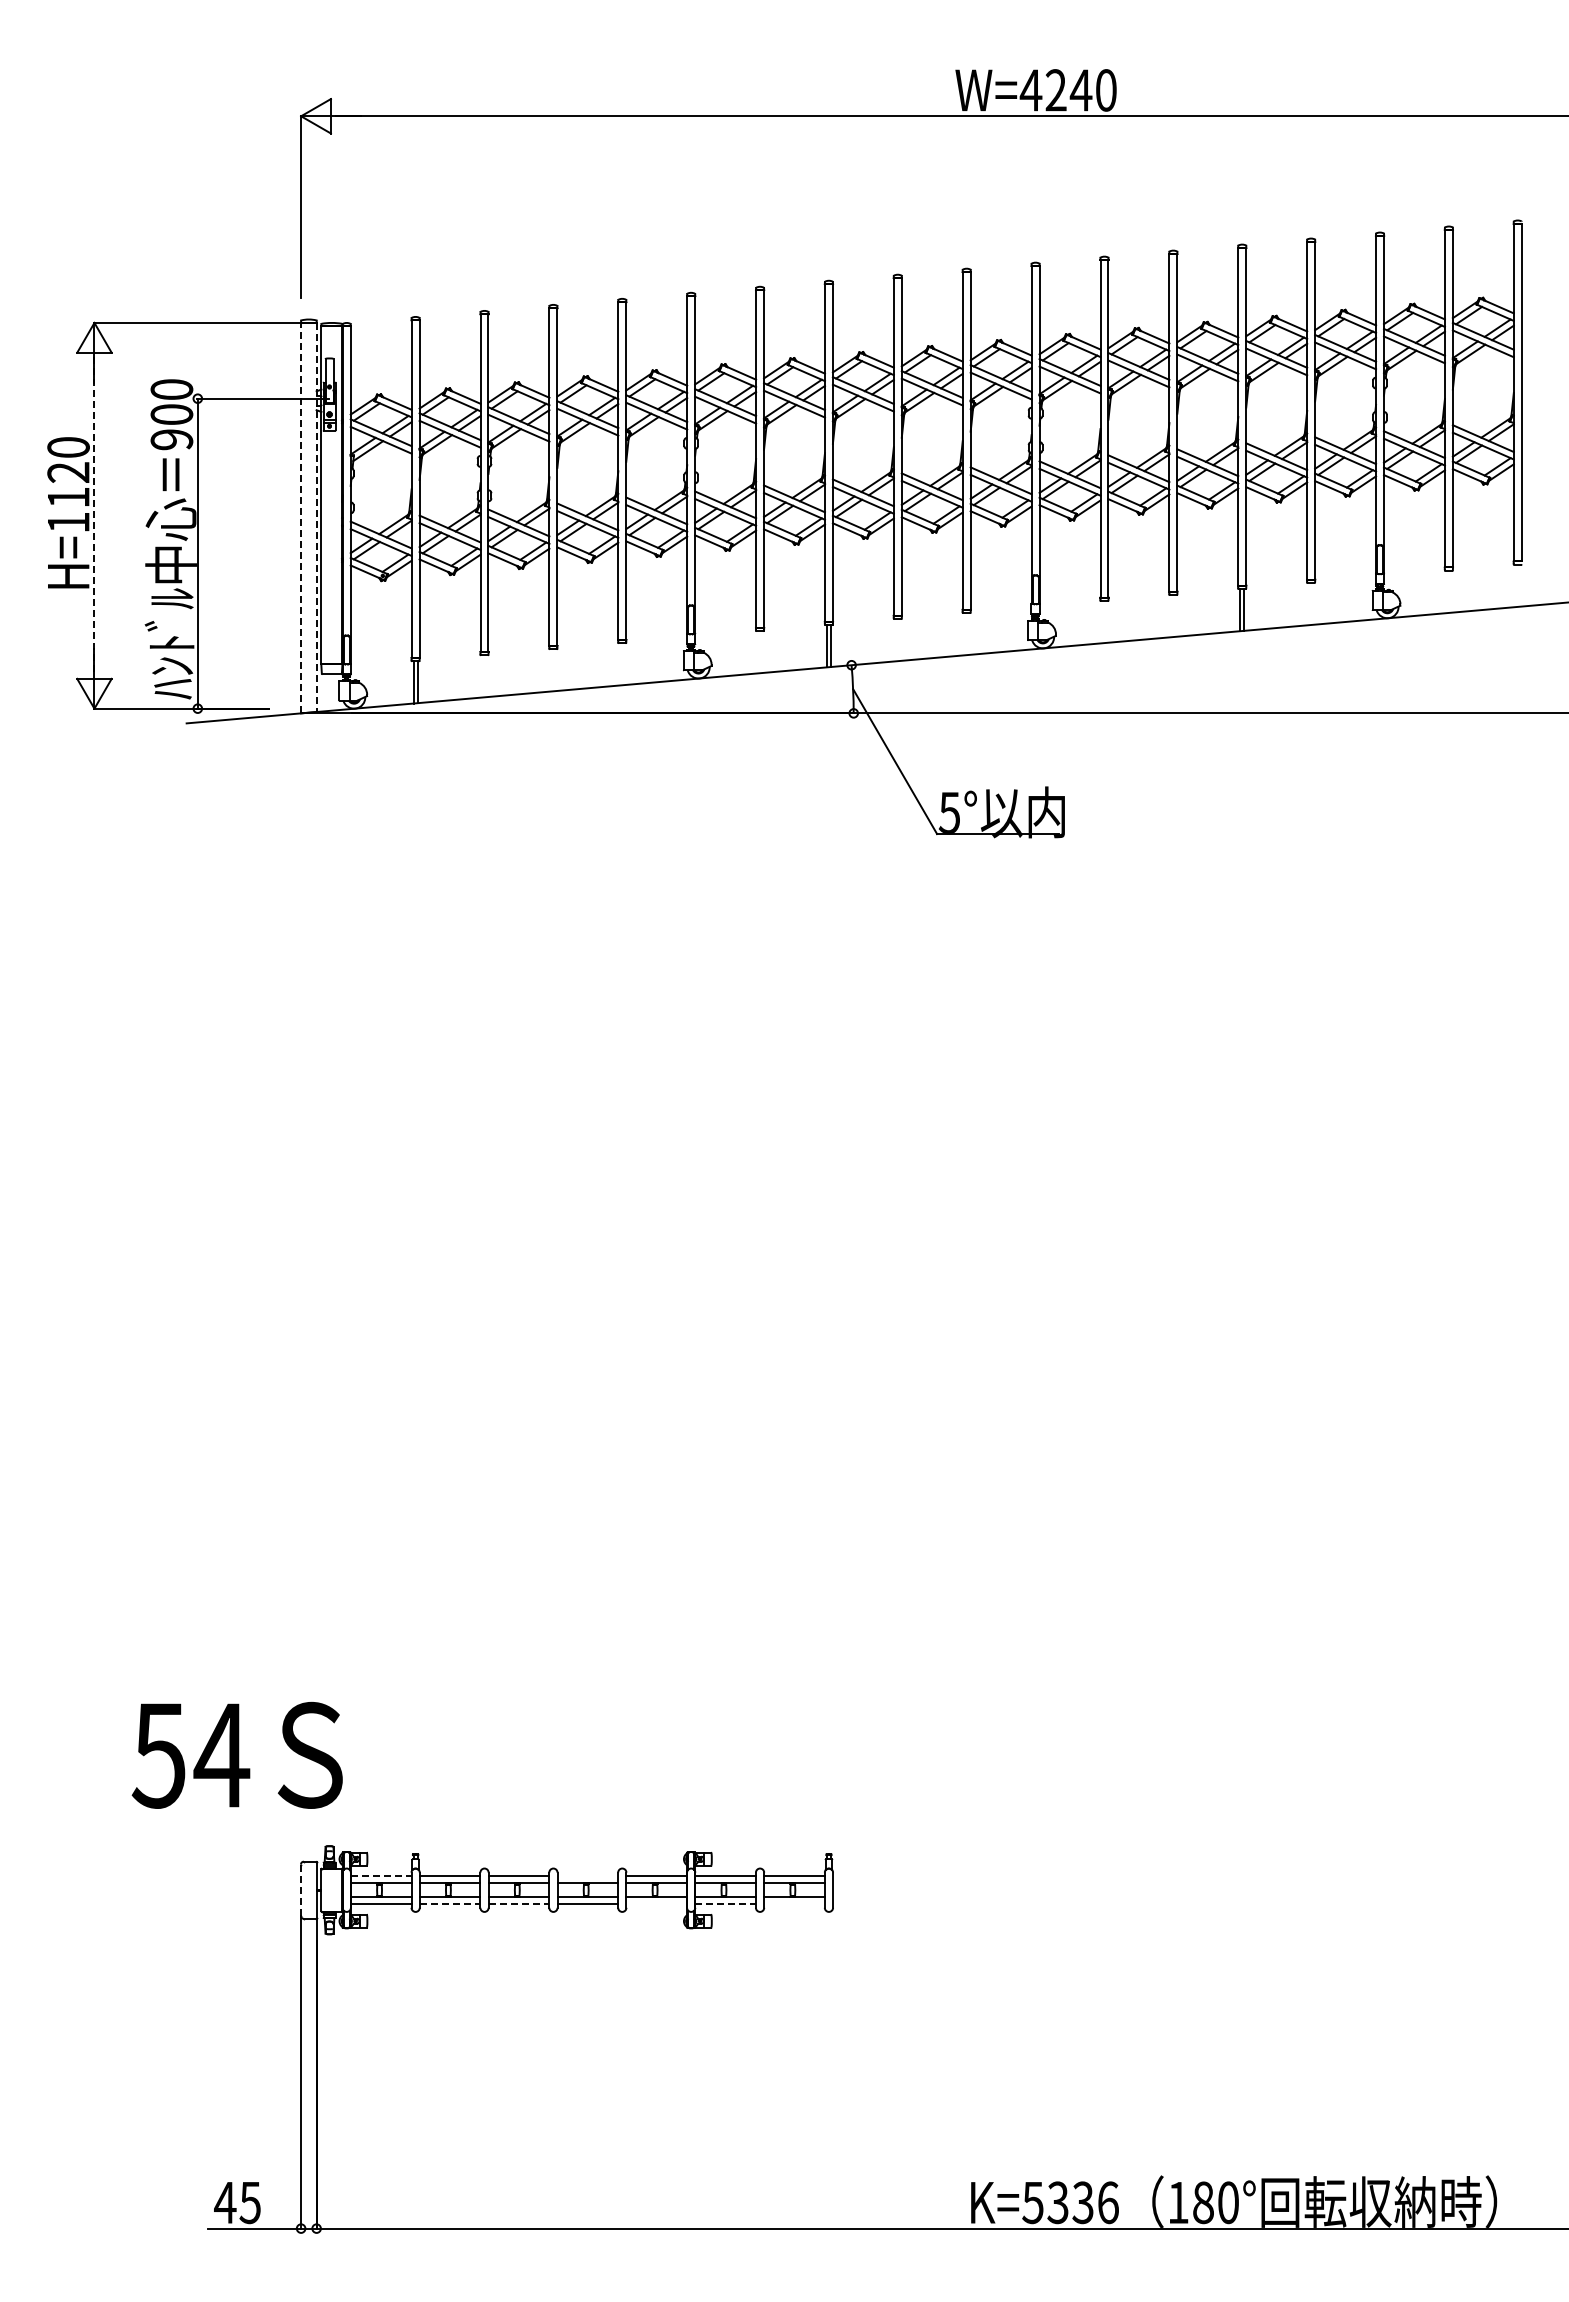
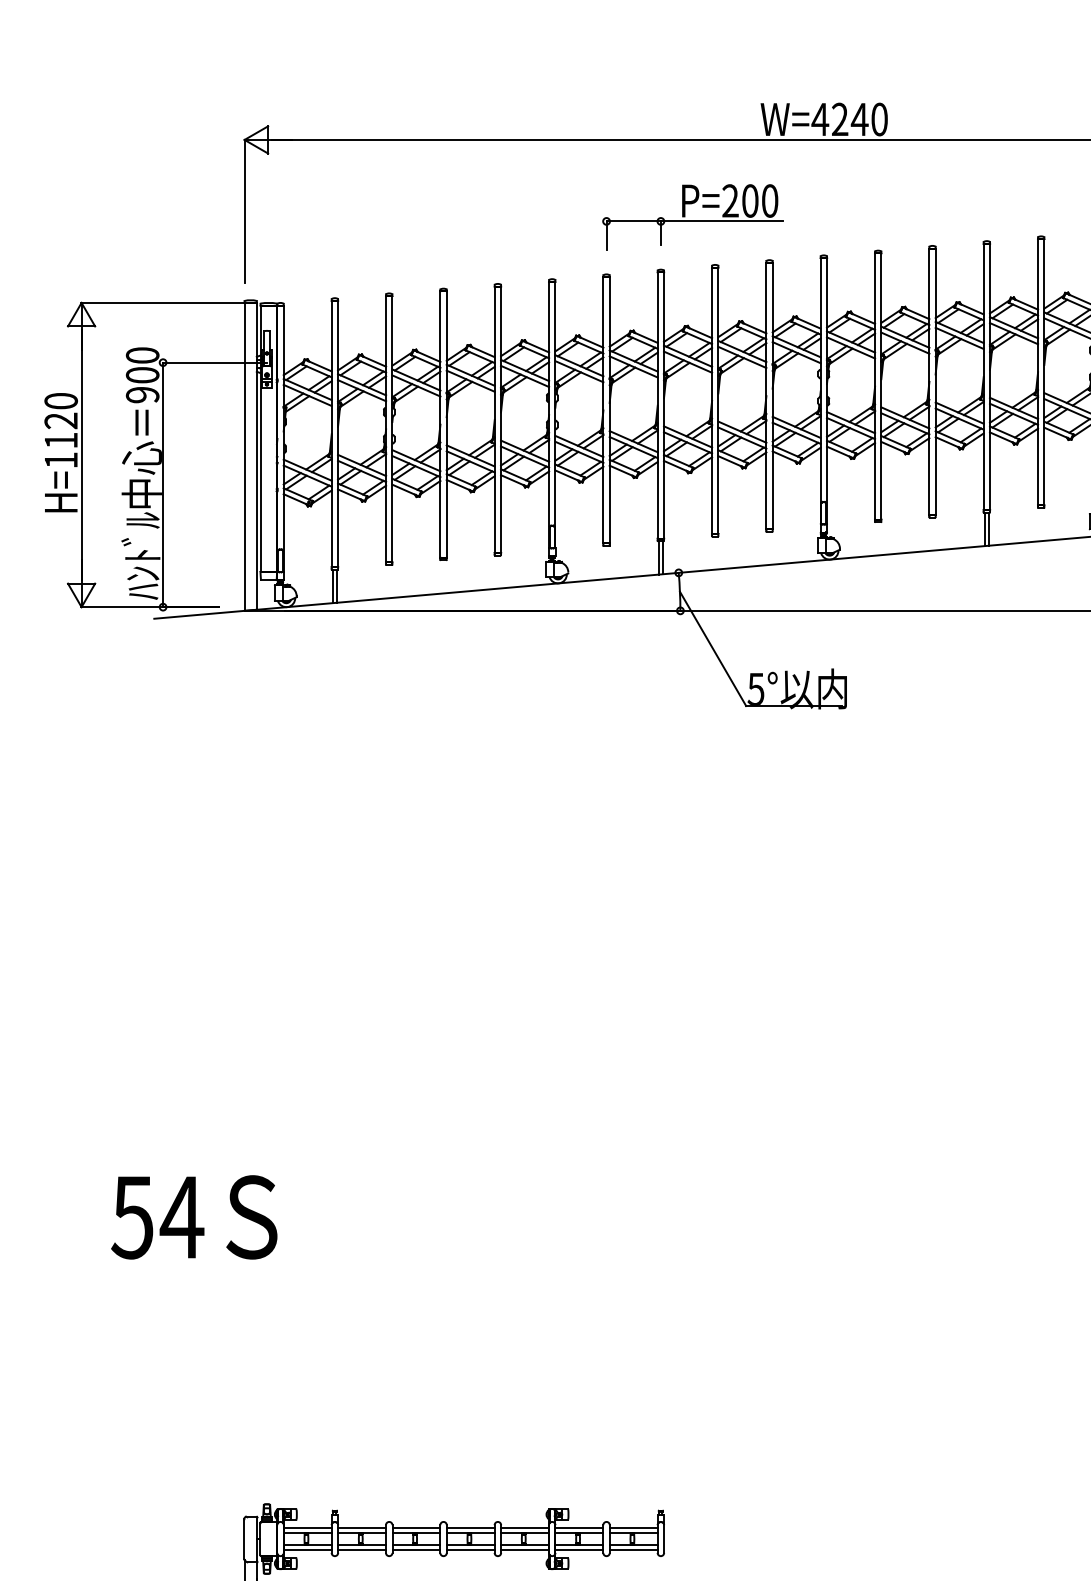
part: (869, 214) -> (692, 217), added
line: (94, 516) -> (81, 455), dashed -> solid
line: (301, 517) -> (244, 456), dashed -> solid
line: (316, 517) -> (256, 456), dashed -> solid
text: (236, 1754) -> (193, 1216), moved
line: (381, 1876) -> (307, 1528), dashed -> solid
line: (587, 1876) -> (470, 1528), added
line: (300, 1890) -> (244, 1539), dashed -> solid
line: (450, 1904) -> (362, 1550), dashed -> solid
line: (519, 1904) -> (416, 1550), dashed -> solid
line: (656, 1904) -> (524, 1550), added
line: (726, 1904) -> (580, 1550), dashed -> solid
line: (794, 1904) -> (633, 1550), added

